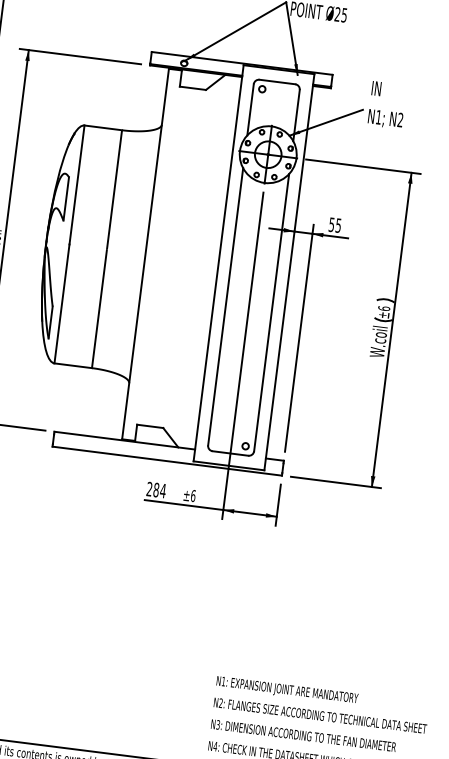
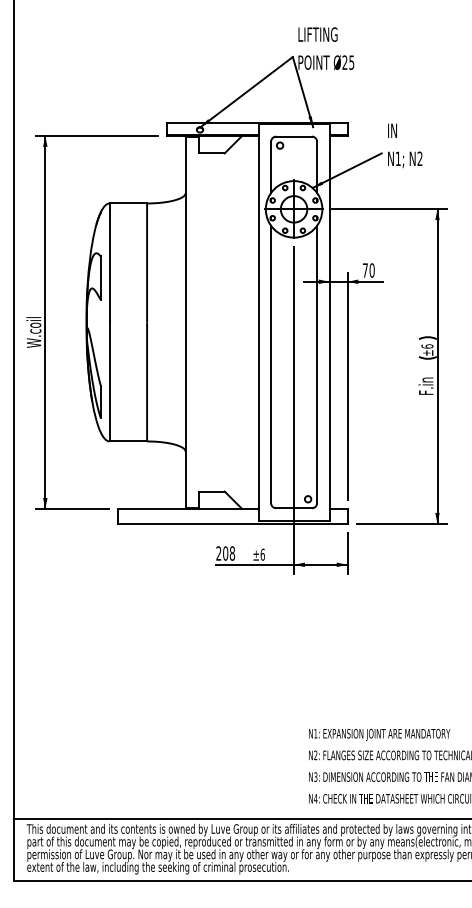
text: (334, 225) -> (368, 270), 55 -> 70
text: (378, 341) -> (425, 379), W.coil -> F.in
text: (160, 490) -> (229, 553), 284 -> 208

